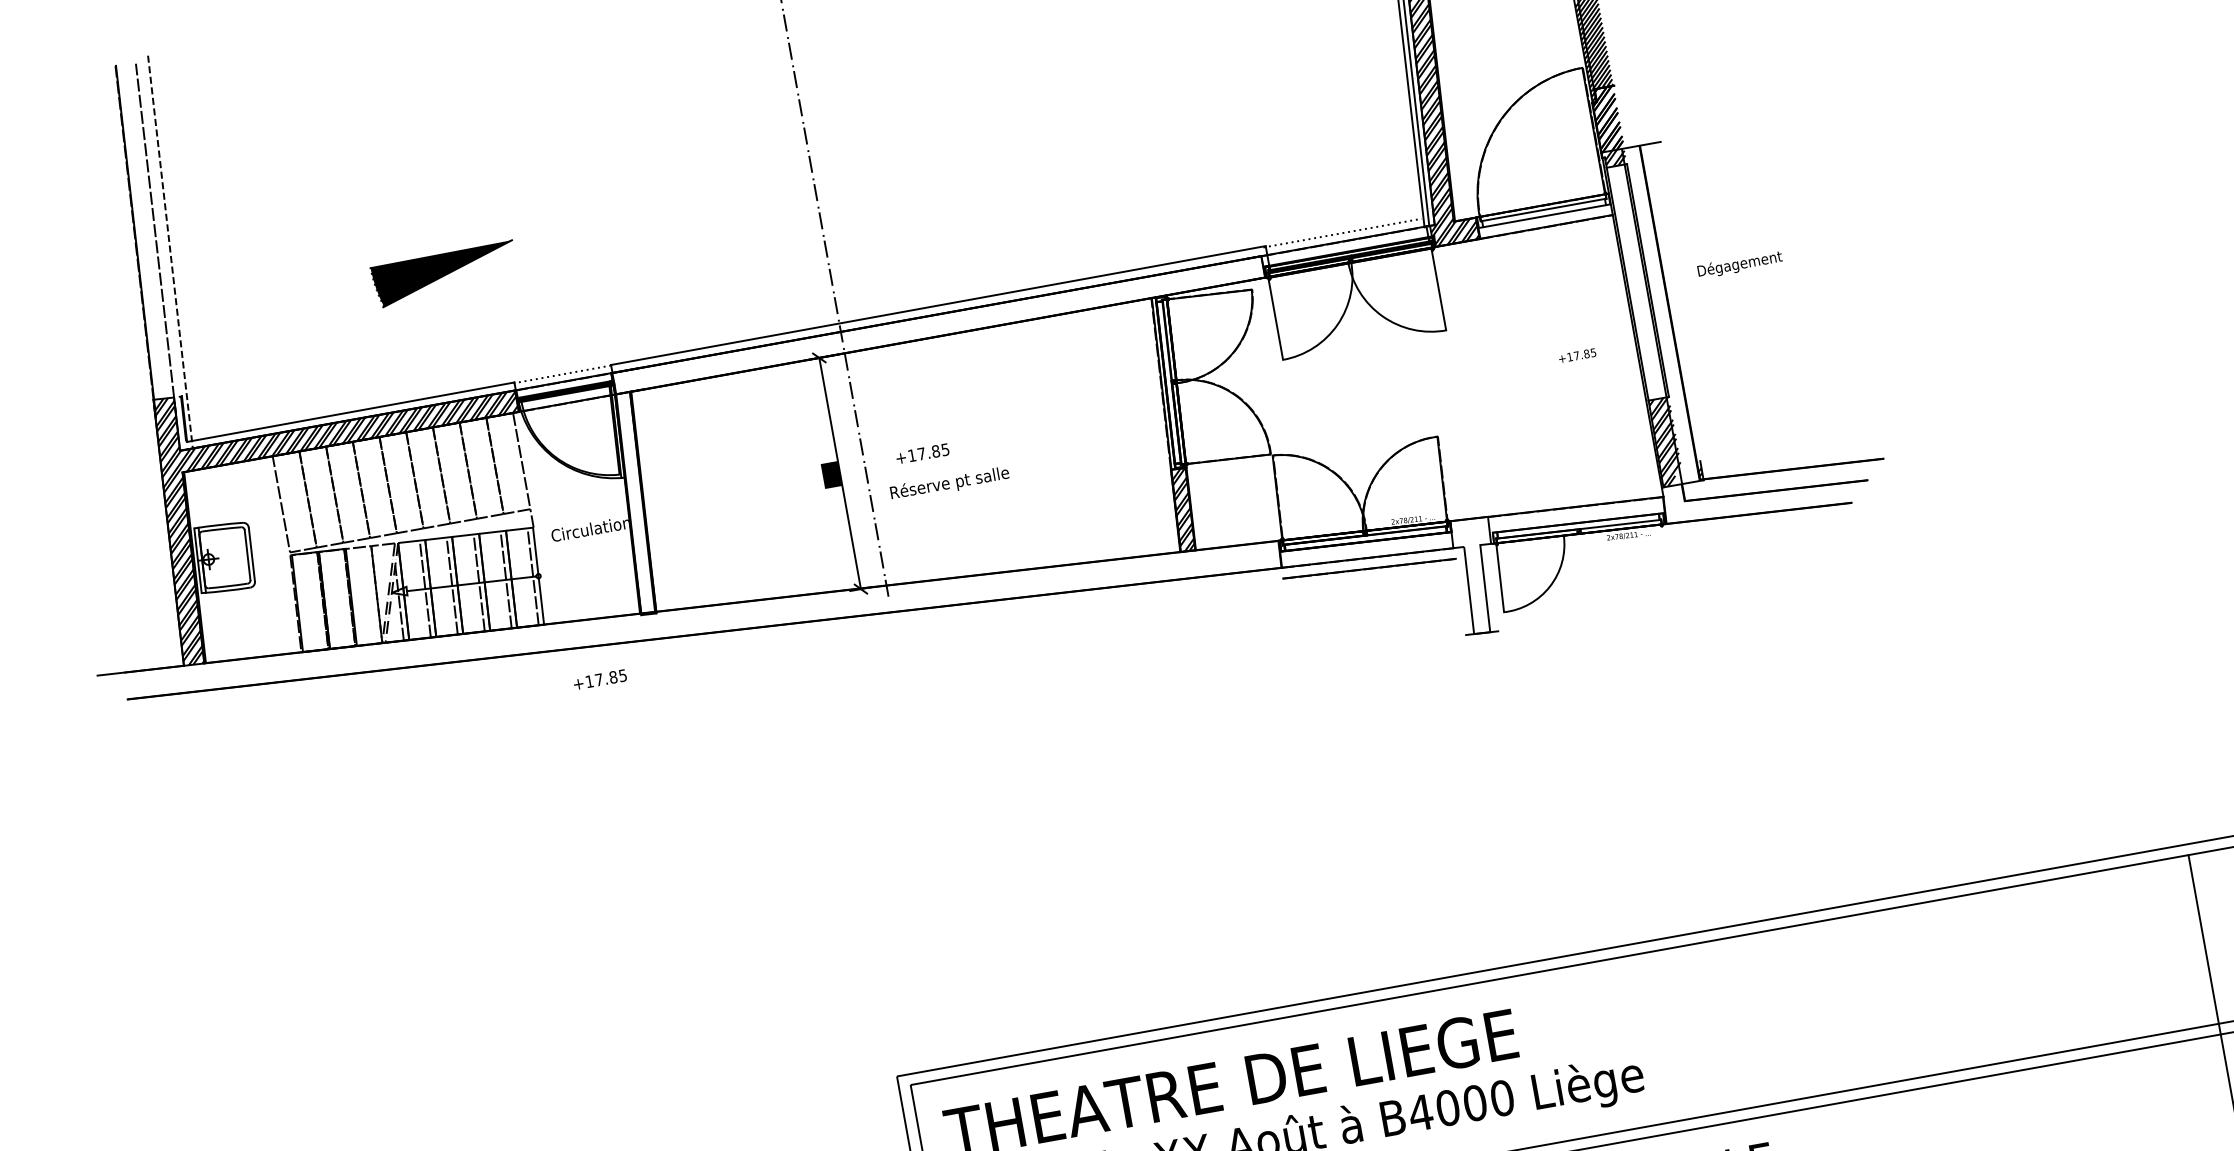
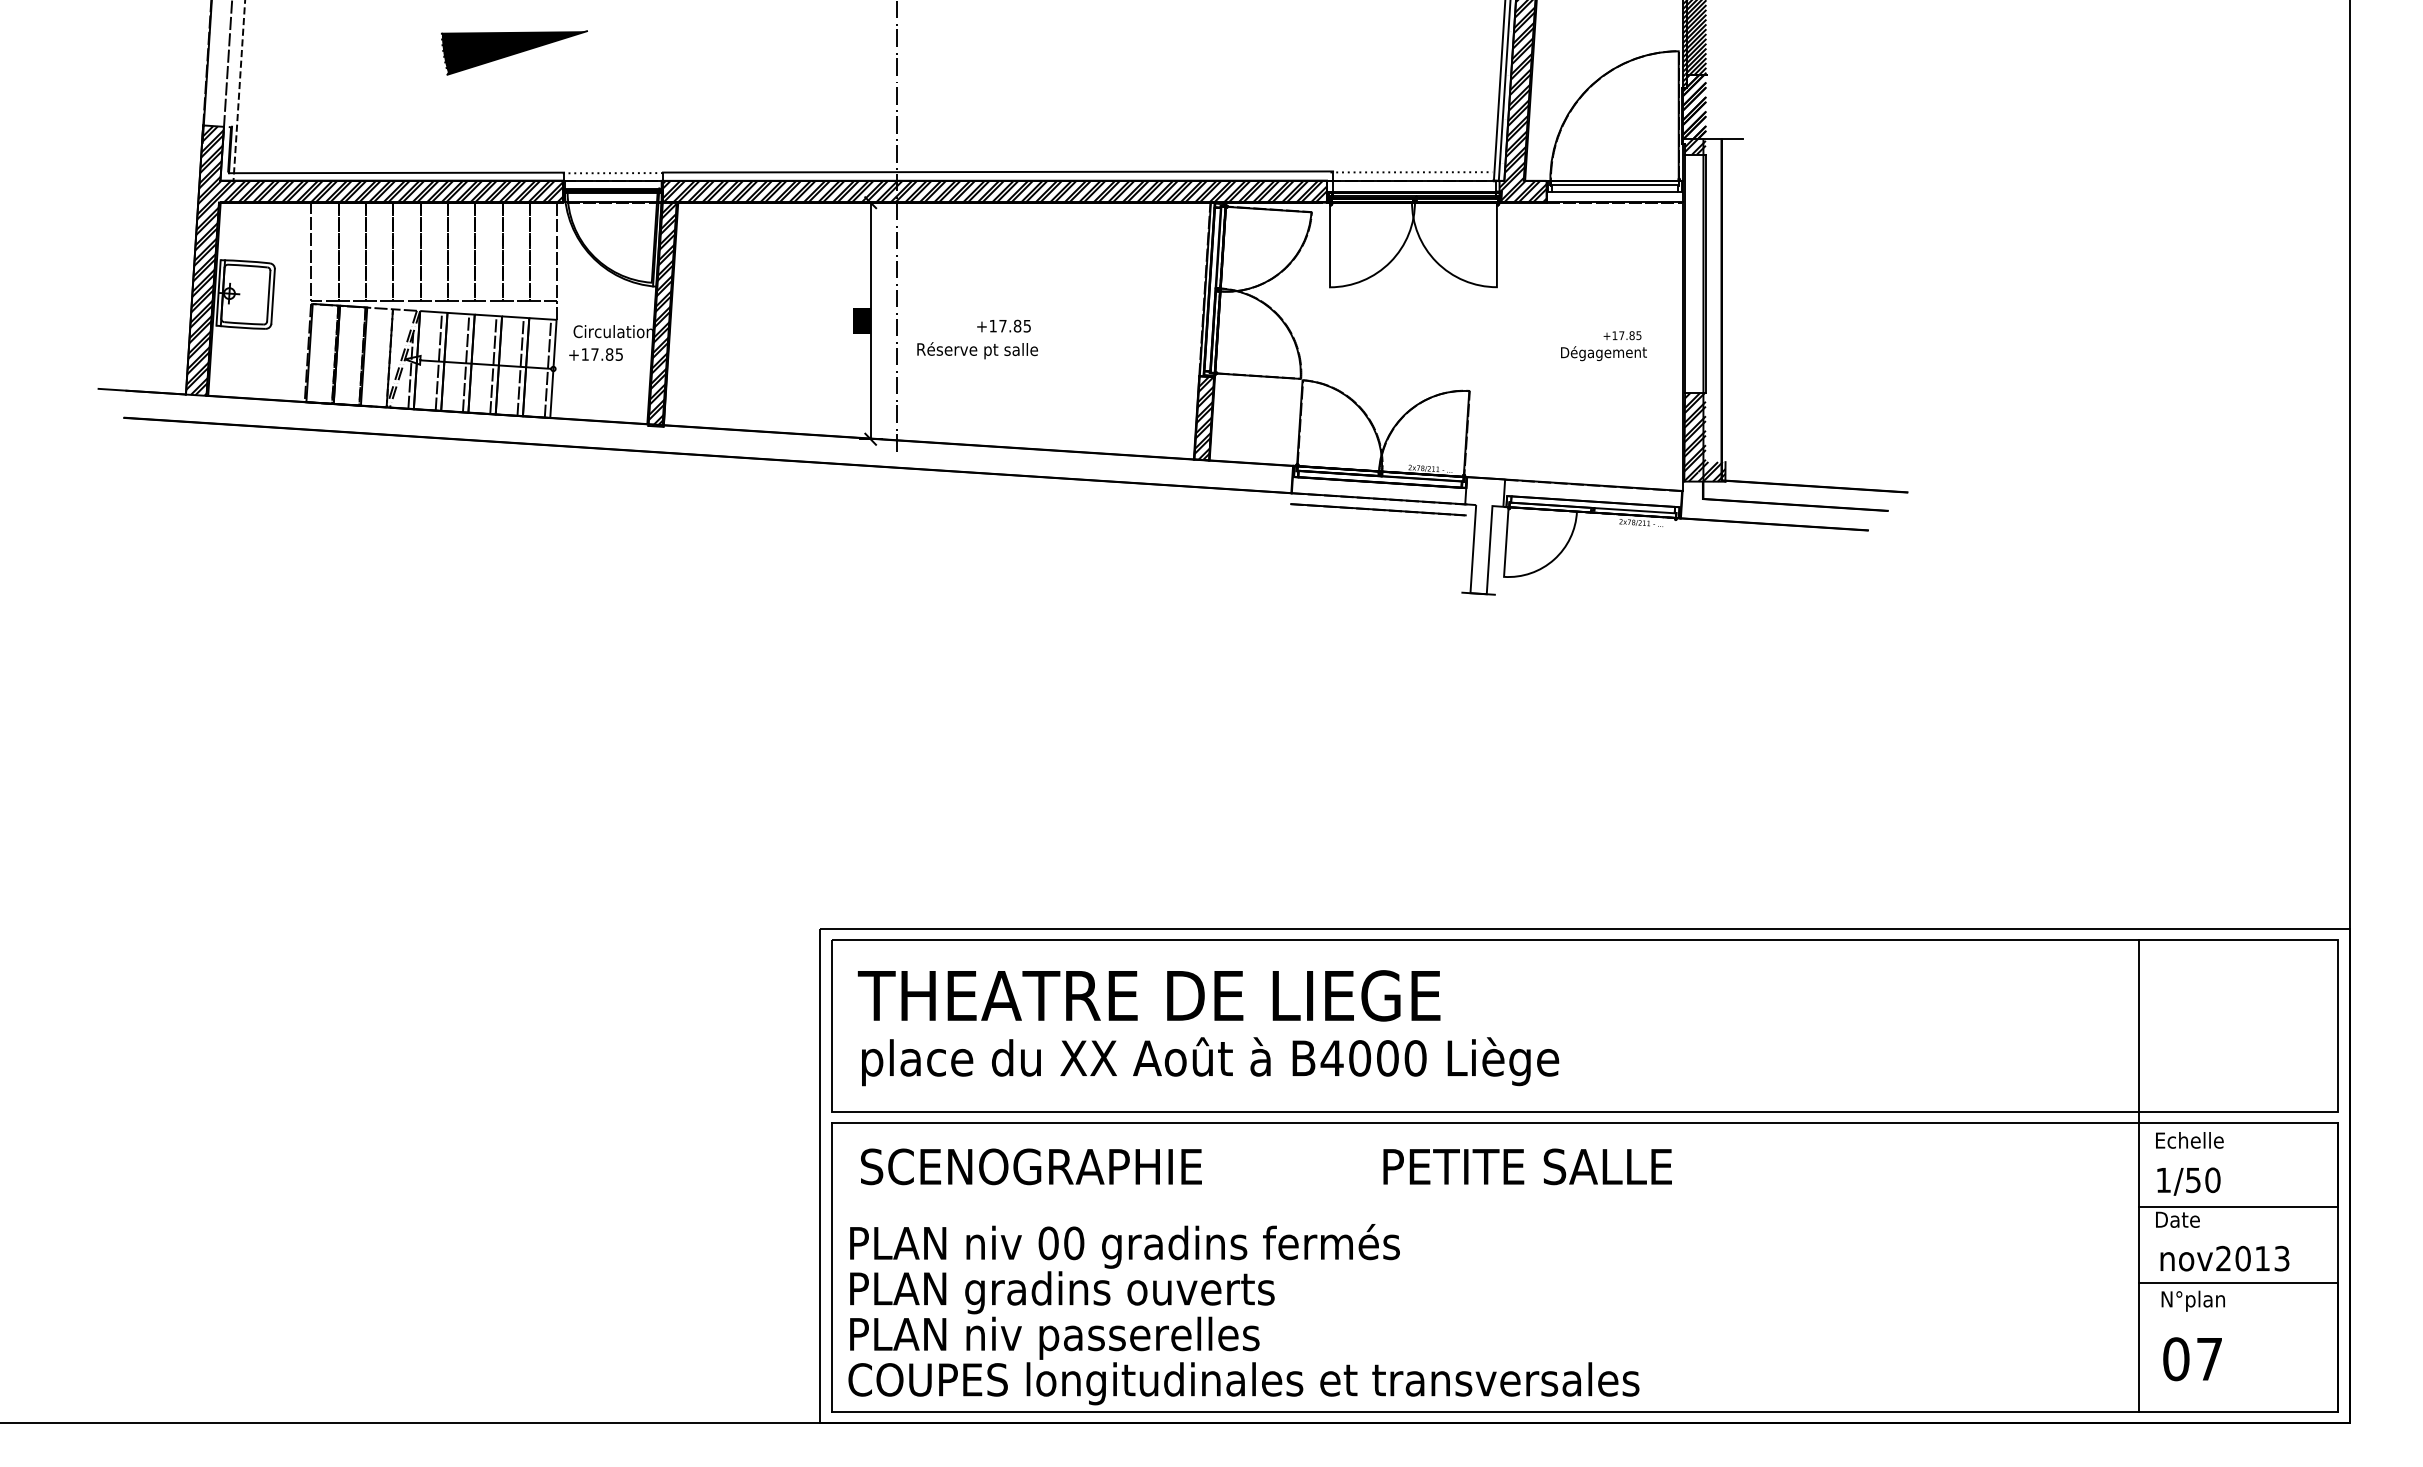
text: (1739, 264) -> (1603, 353), moved
hatch: (951, 435) -> (987, 303), added
text: (922, 453) -> (1003, 325), moved
hatch: (1686, 473) -> (1709, 471), added
text: (599, 679) -> (595, 354), moved

